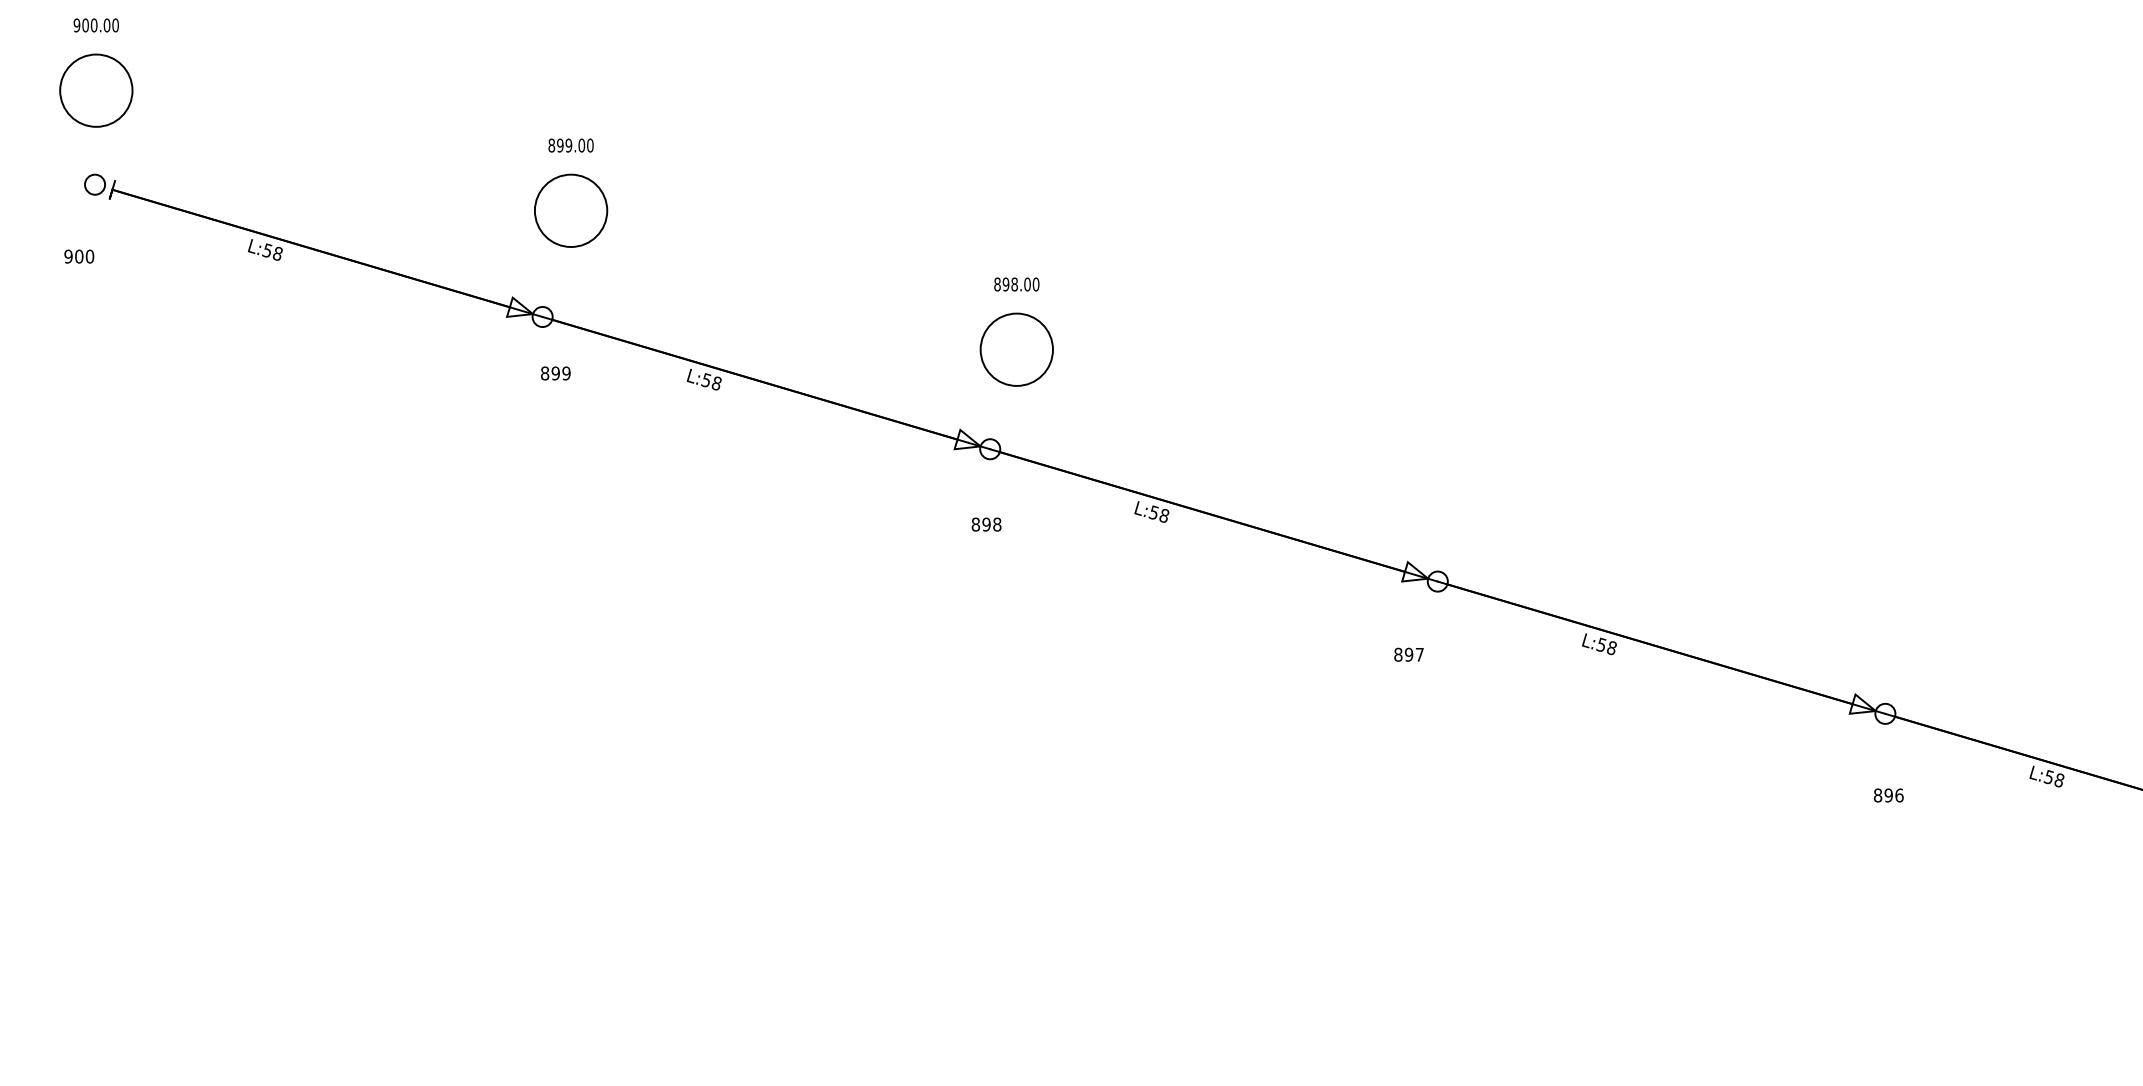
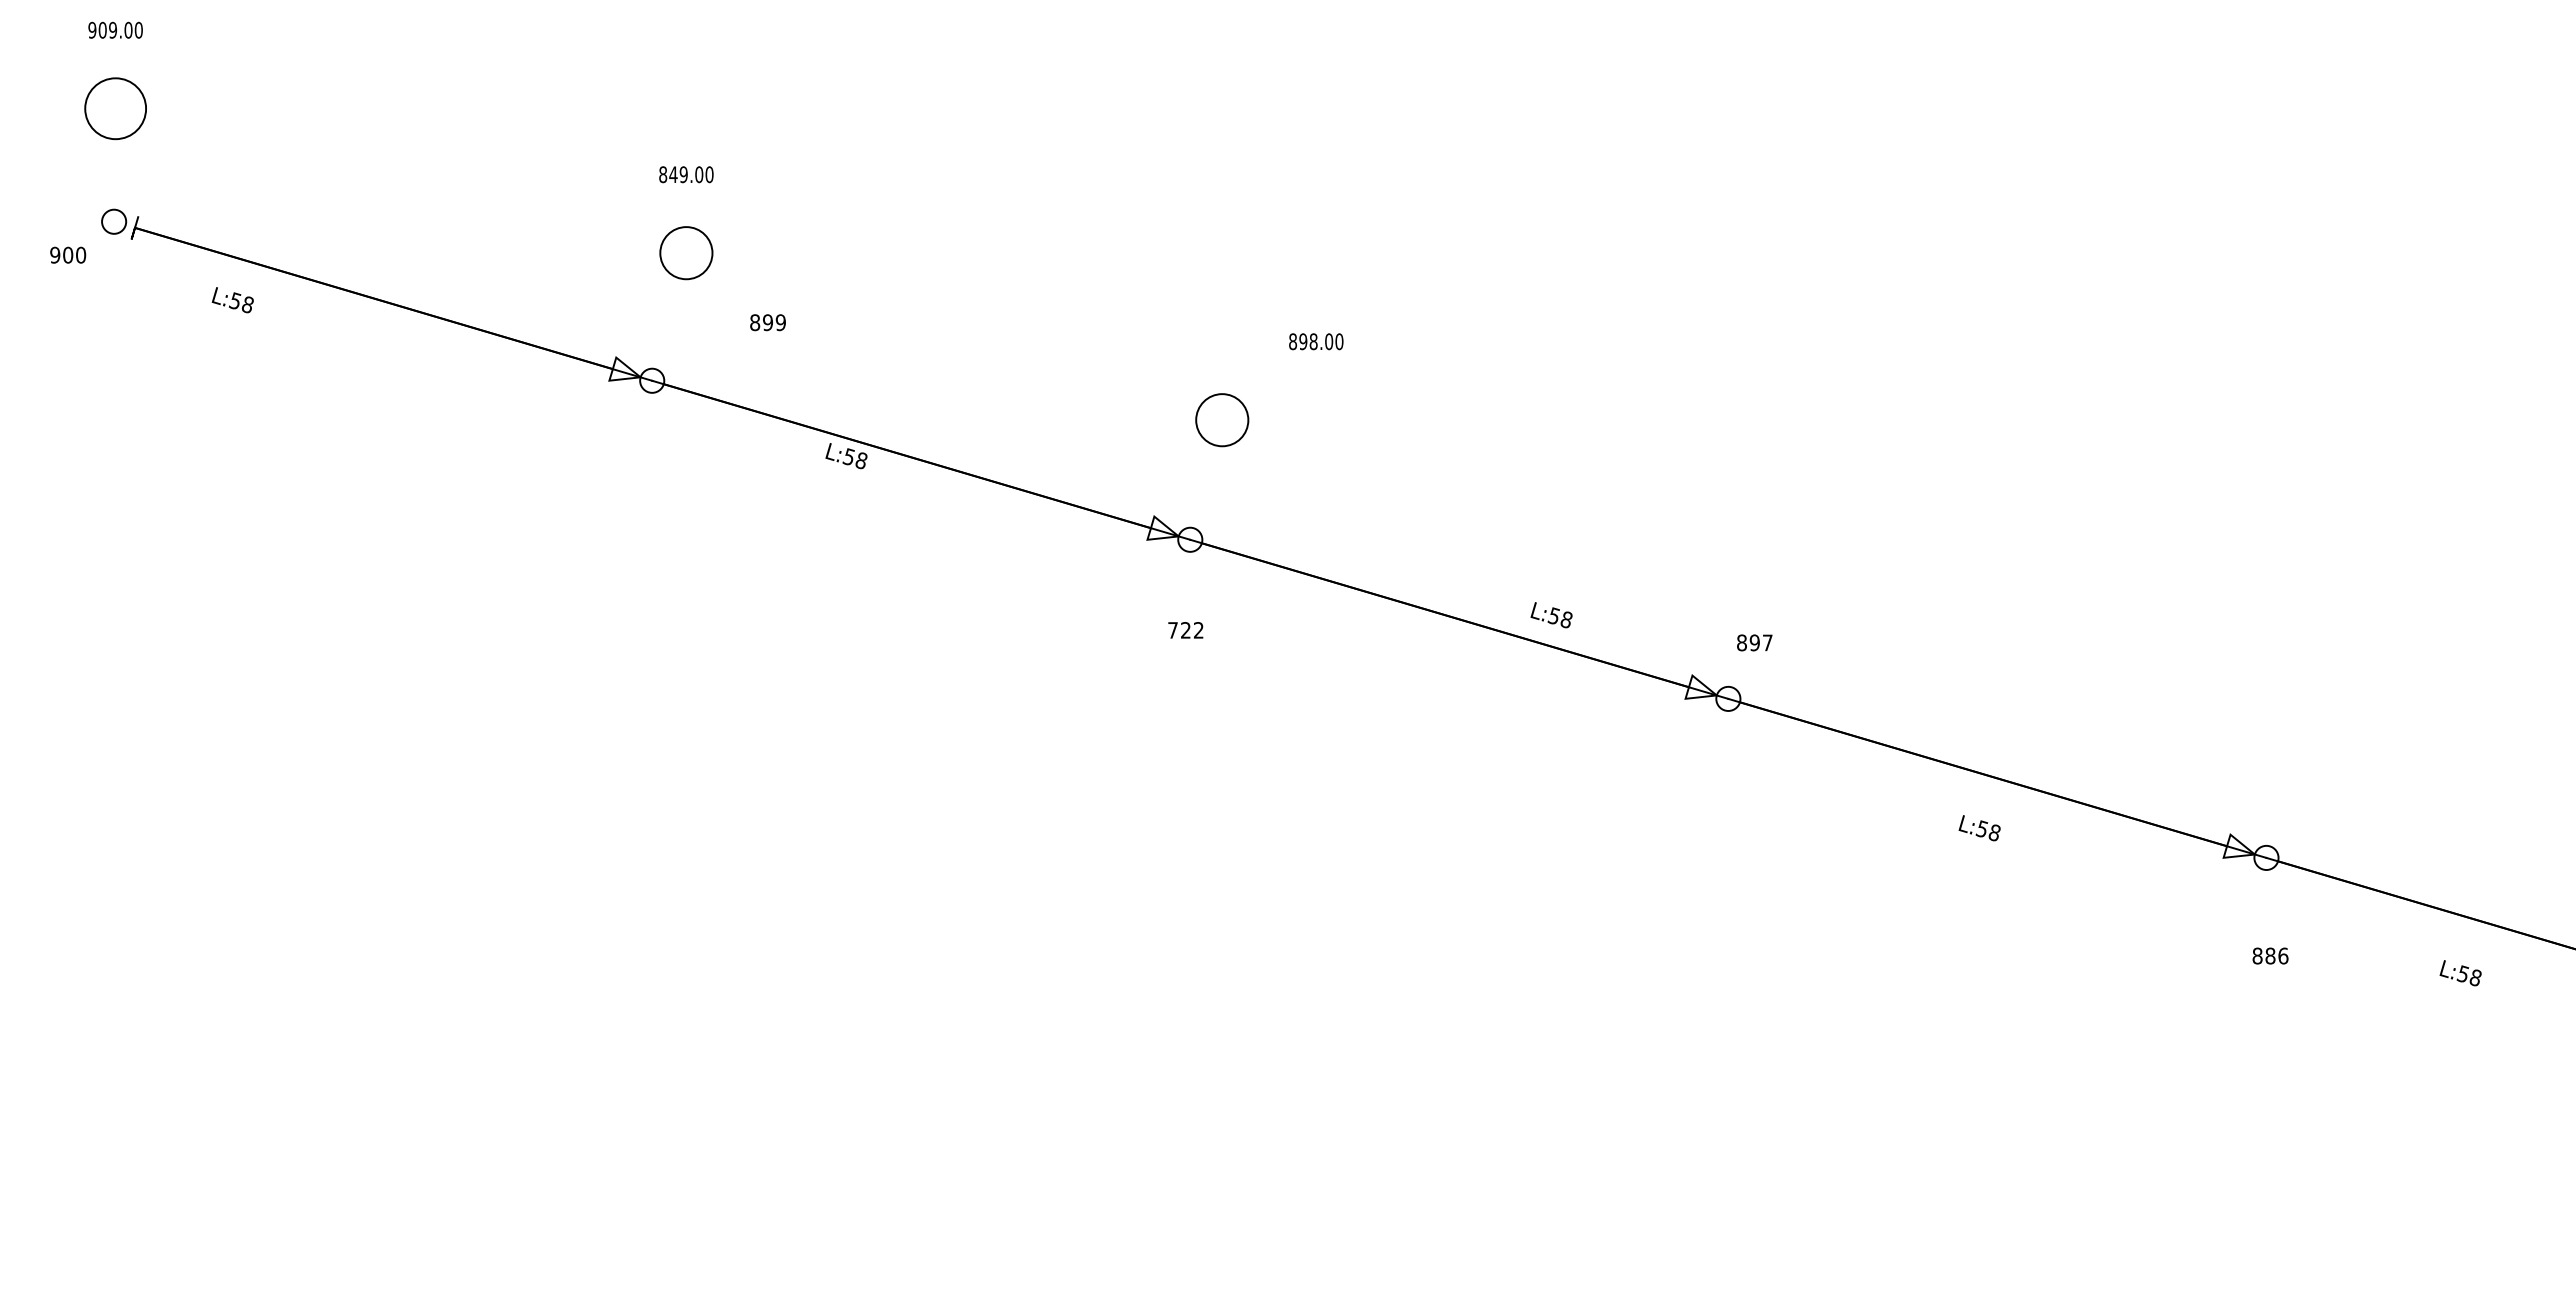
text: (93, 25) -> (112, 30), 900.00 -> 909.00
circle: (96, 90) -> (115, 108), size x0.7
text: (560, 145) -> (673, 174), 899.00 -> 849.00
circle: (570, 210) -> (685, 252), size x0.6
text: (265, 250) -> (232, 300), moved
text: (79, 256) -> (68, 254), moved
text: (1017, 284) -> (1316, 341), moved
circle: (1016, 349) -> (1221, 419), size x0.6
text: (555, 373) -> (767, 322), moved
text: (1151, 512) -> (1551, 615), moved
text: (986, 524) -> (1185, 630), 898 -> 722
text: (1599, 644) -> (1979, 828), moved
text: (1408, 654) -> (1754, 642), moved
text: (2046, 776) -> (2460, 973), moved
text: (1888, 795) -> (2270, 955), 896 -> 886

